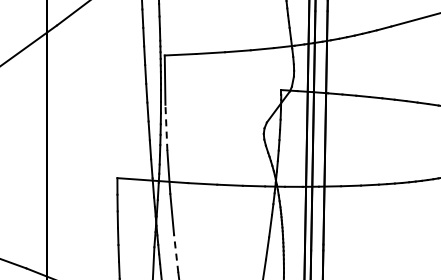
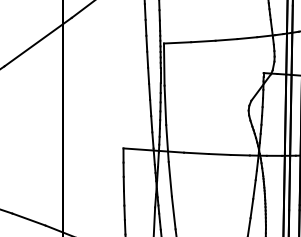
line: (166, 127) -> (165, 105), dashed -> solid
line: (176, 253) -> (174, 212), dashed -> solid

